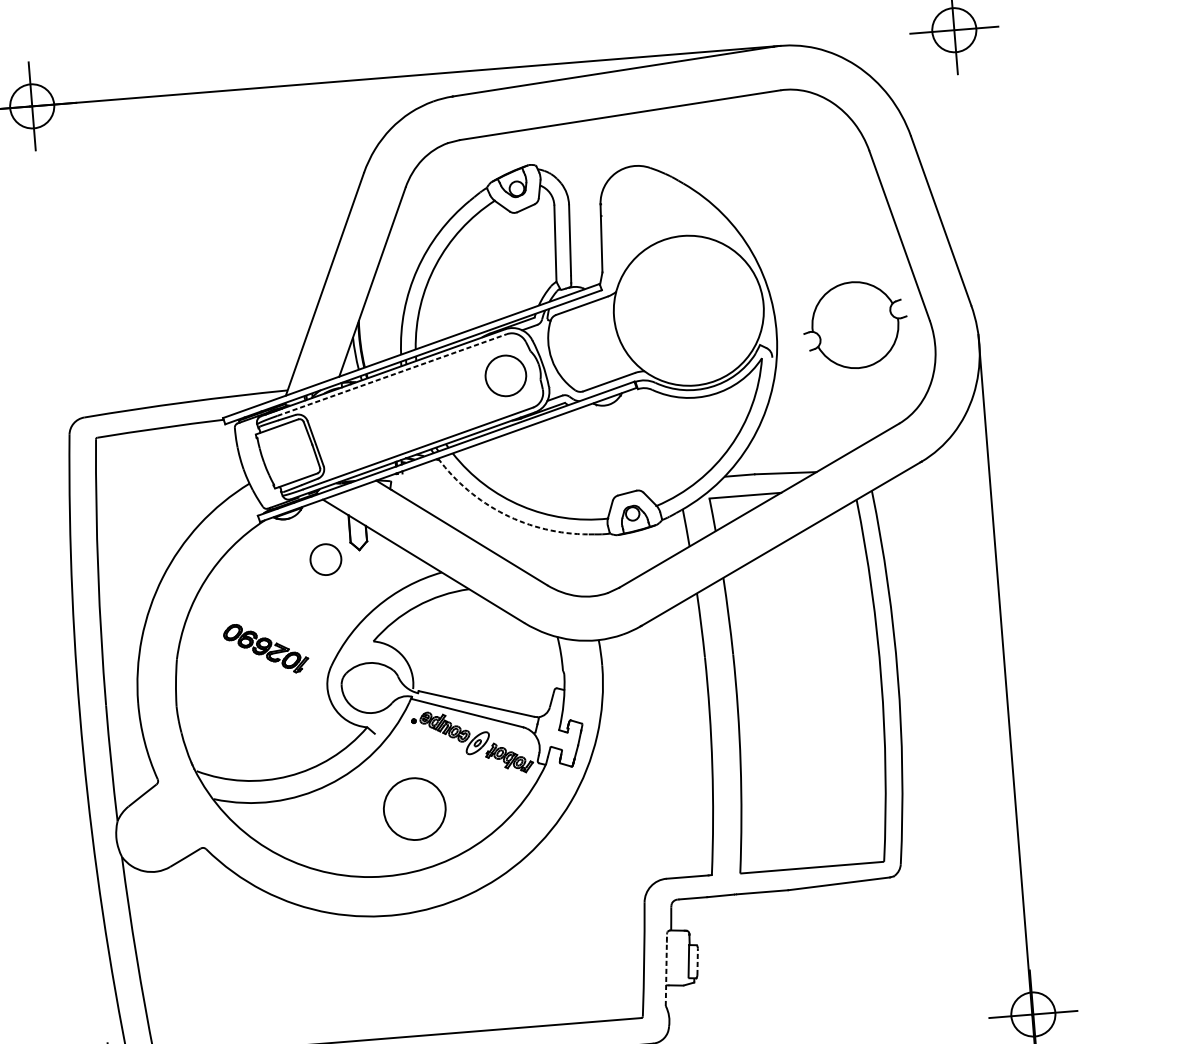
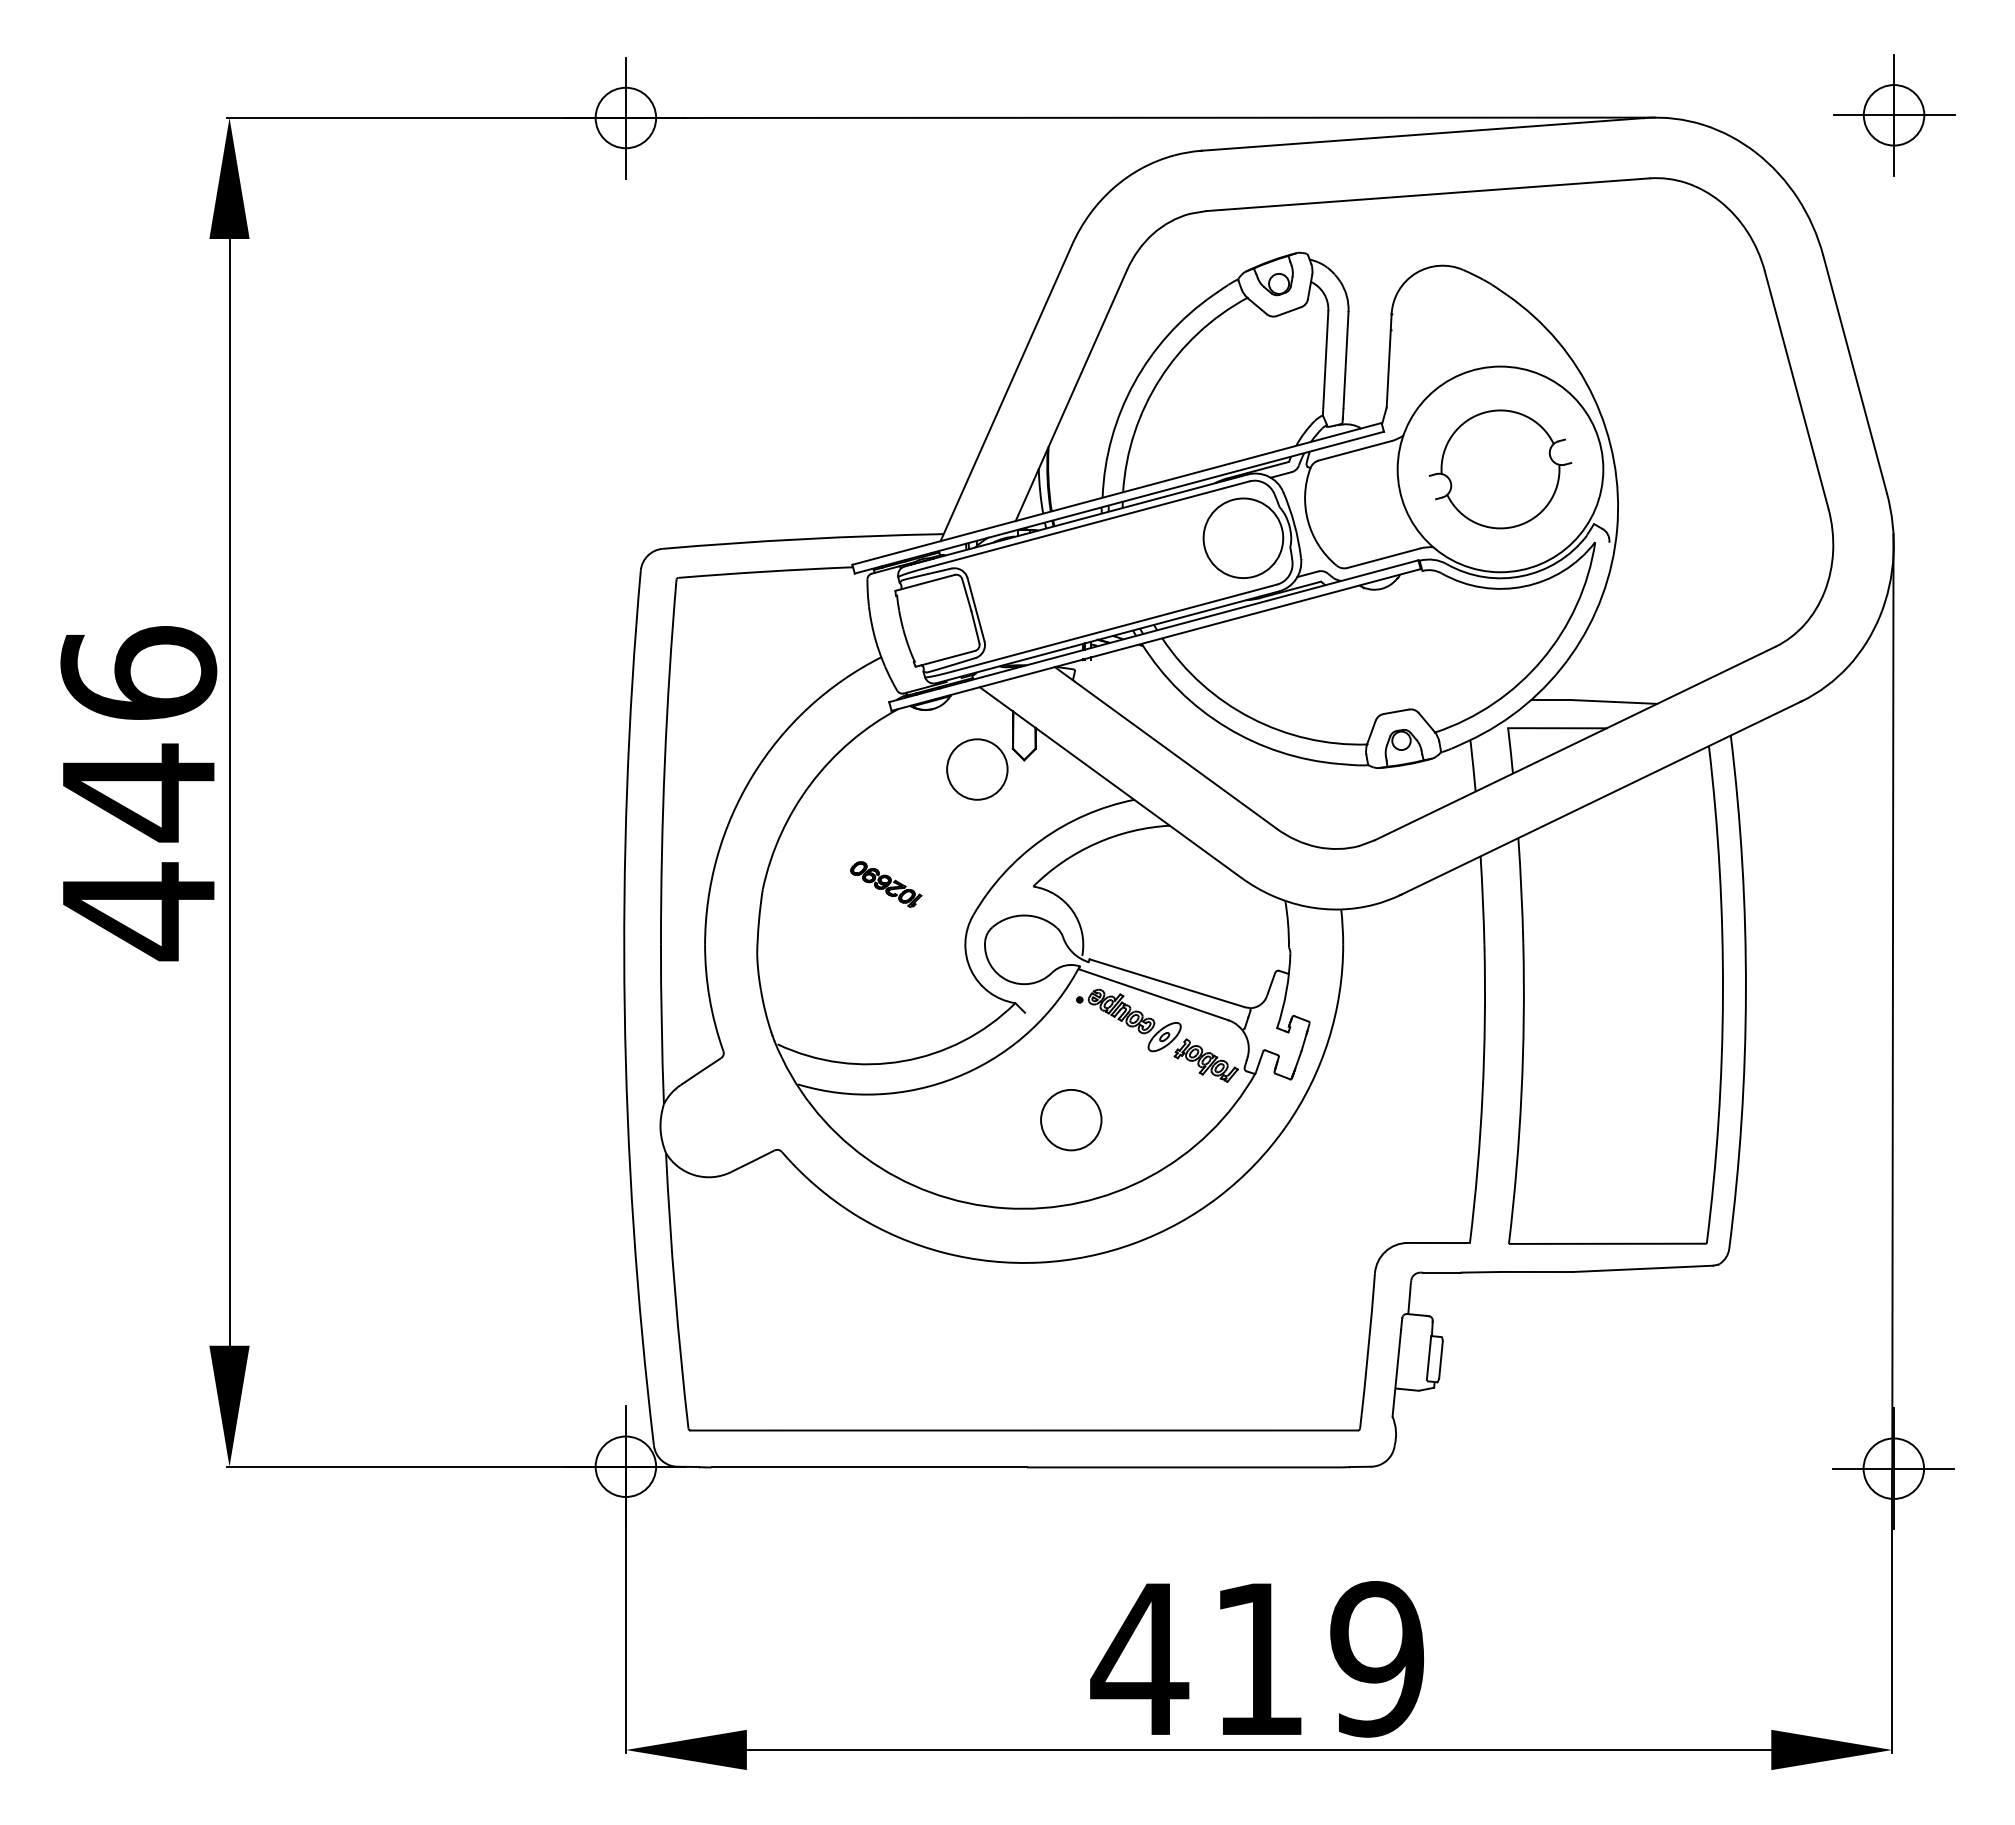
part: (855, 325) -> (1500, 469), moved
line: (392, 374) -> (1088, 524), dashed -> solid
circle: (505, 376) -> (1243, 538), size x1.43
arc: (504, 514) -> (1226, 727), dashed -> solid
circle: (326, 559) -> (977, 769), size x1.43
part: (266, 648) -> (886, 884), size x0.62
circle: (414, 808) -> (1071, 1119), size x0.71
line: (698, 961) -> (1441, 1359), dashed -> solid
line: (666, 969) -> (1397, 1367), dashed -> solid

